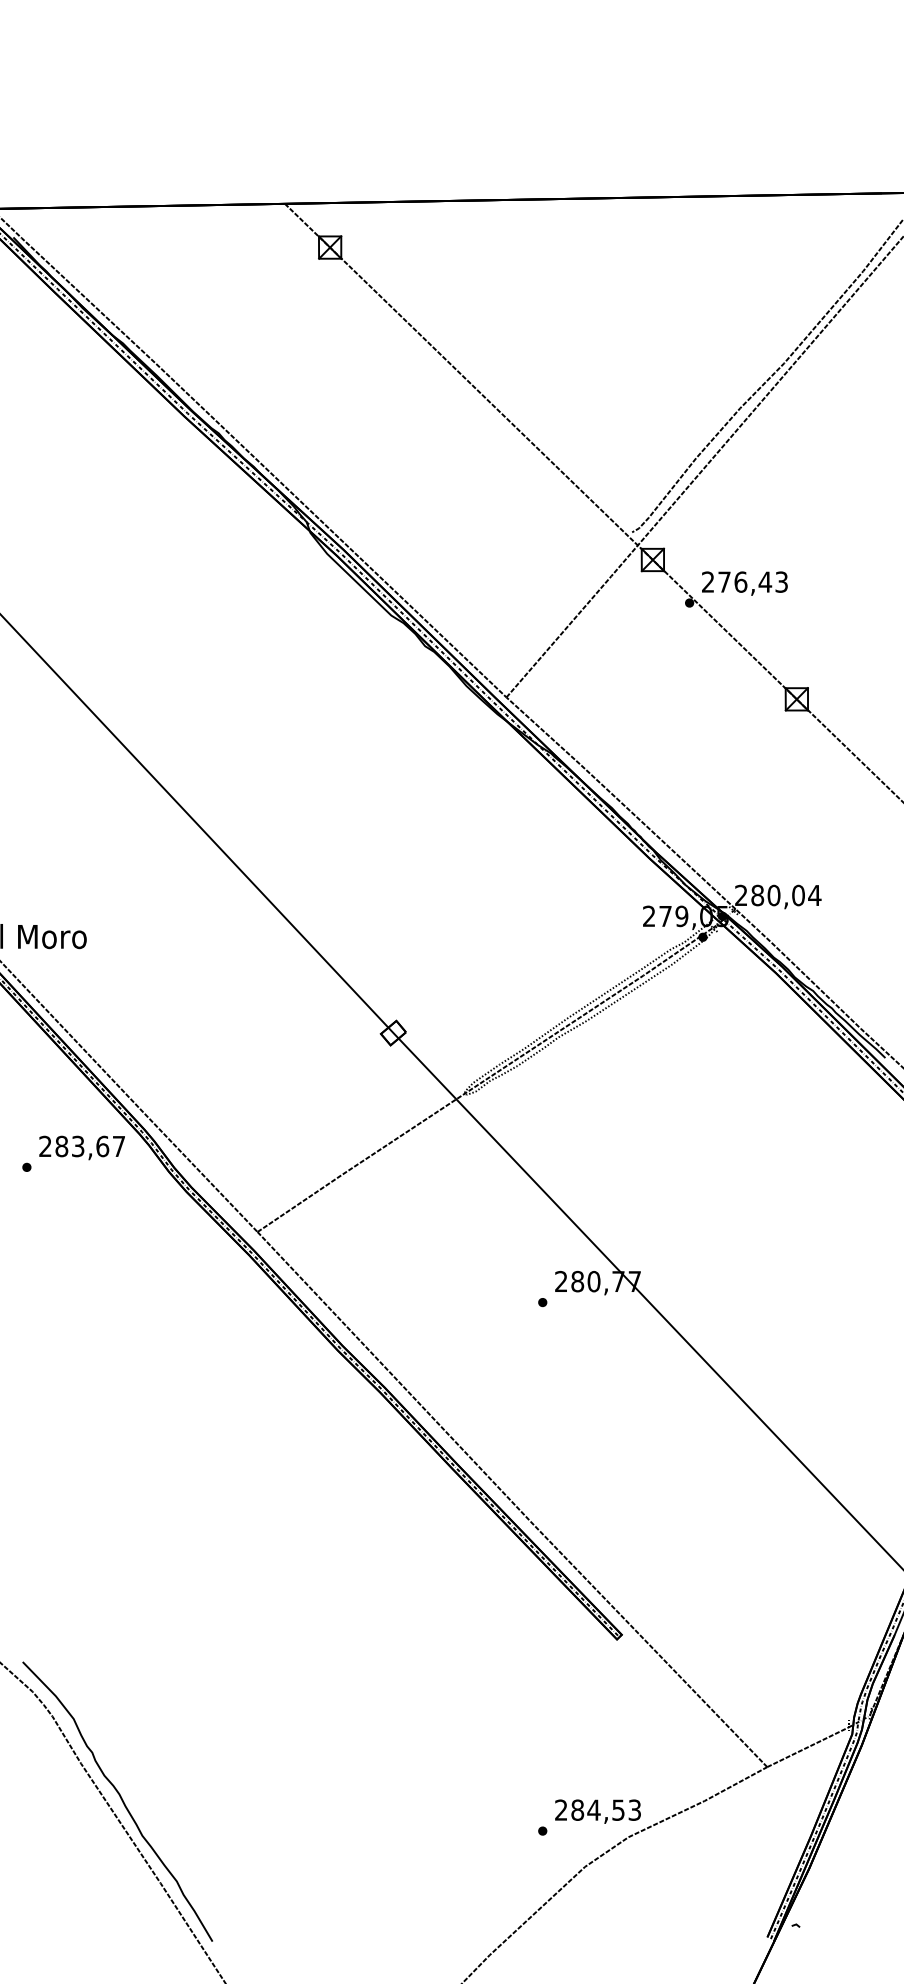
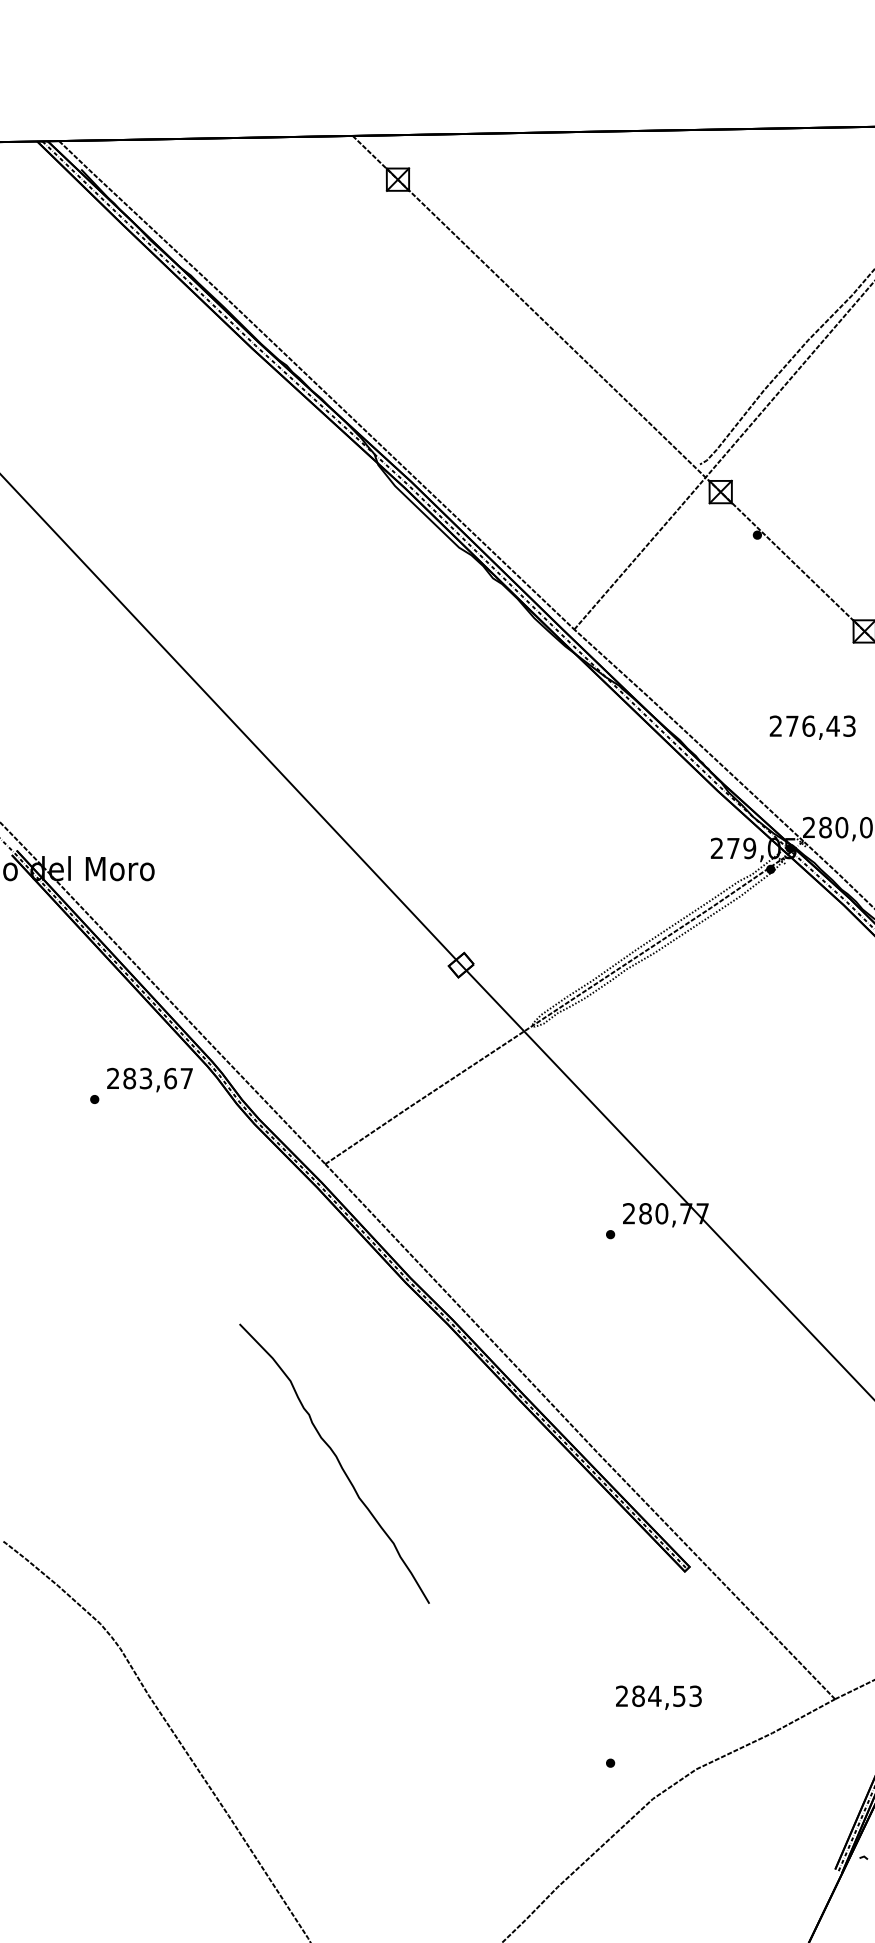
text: (744, 583) -> (812, 727), moved
curve: (121, 1800) -> (338, 1462), moved
text: (597, 1811) -> (658, 1697), moved

